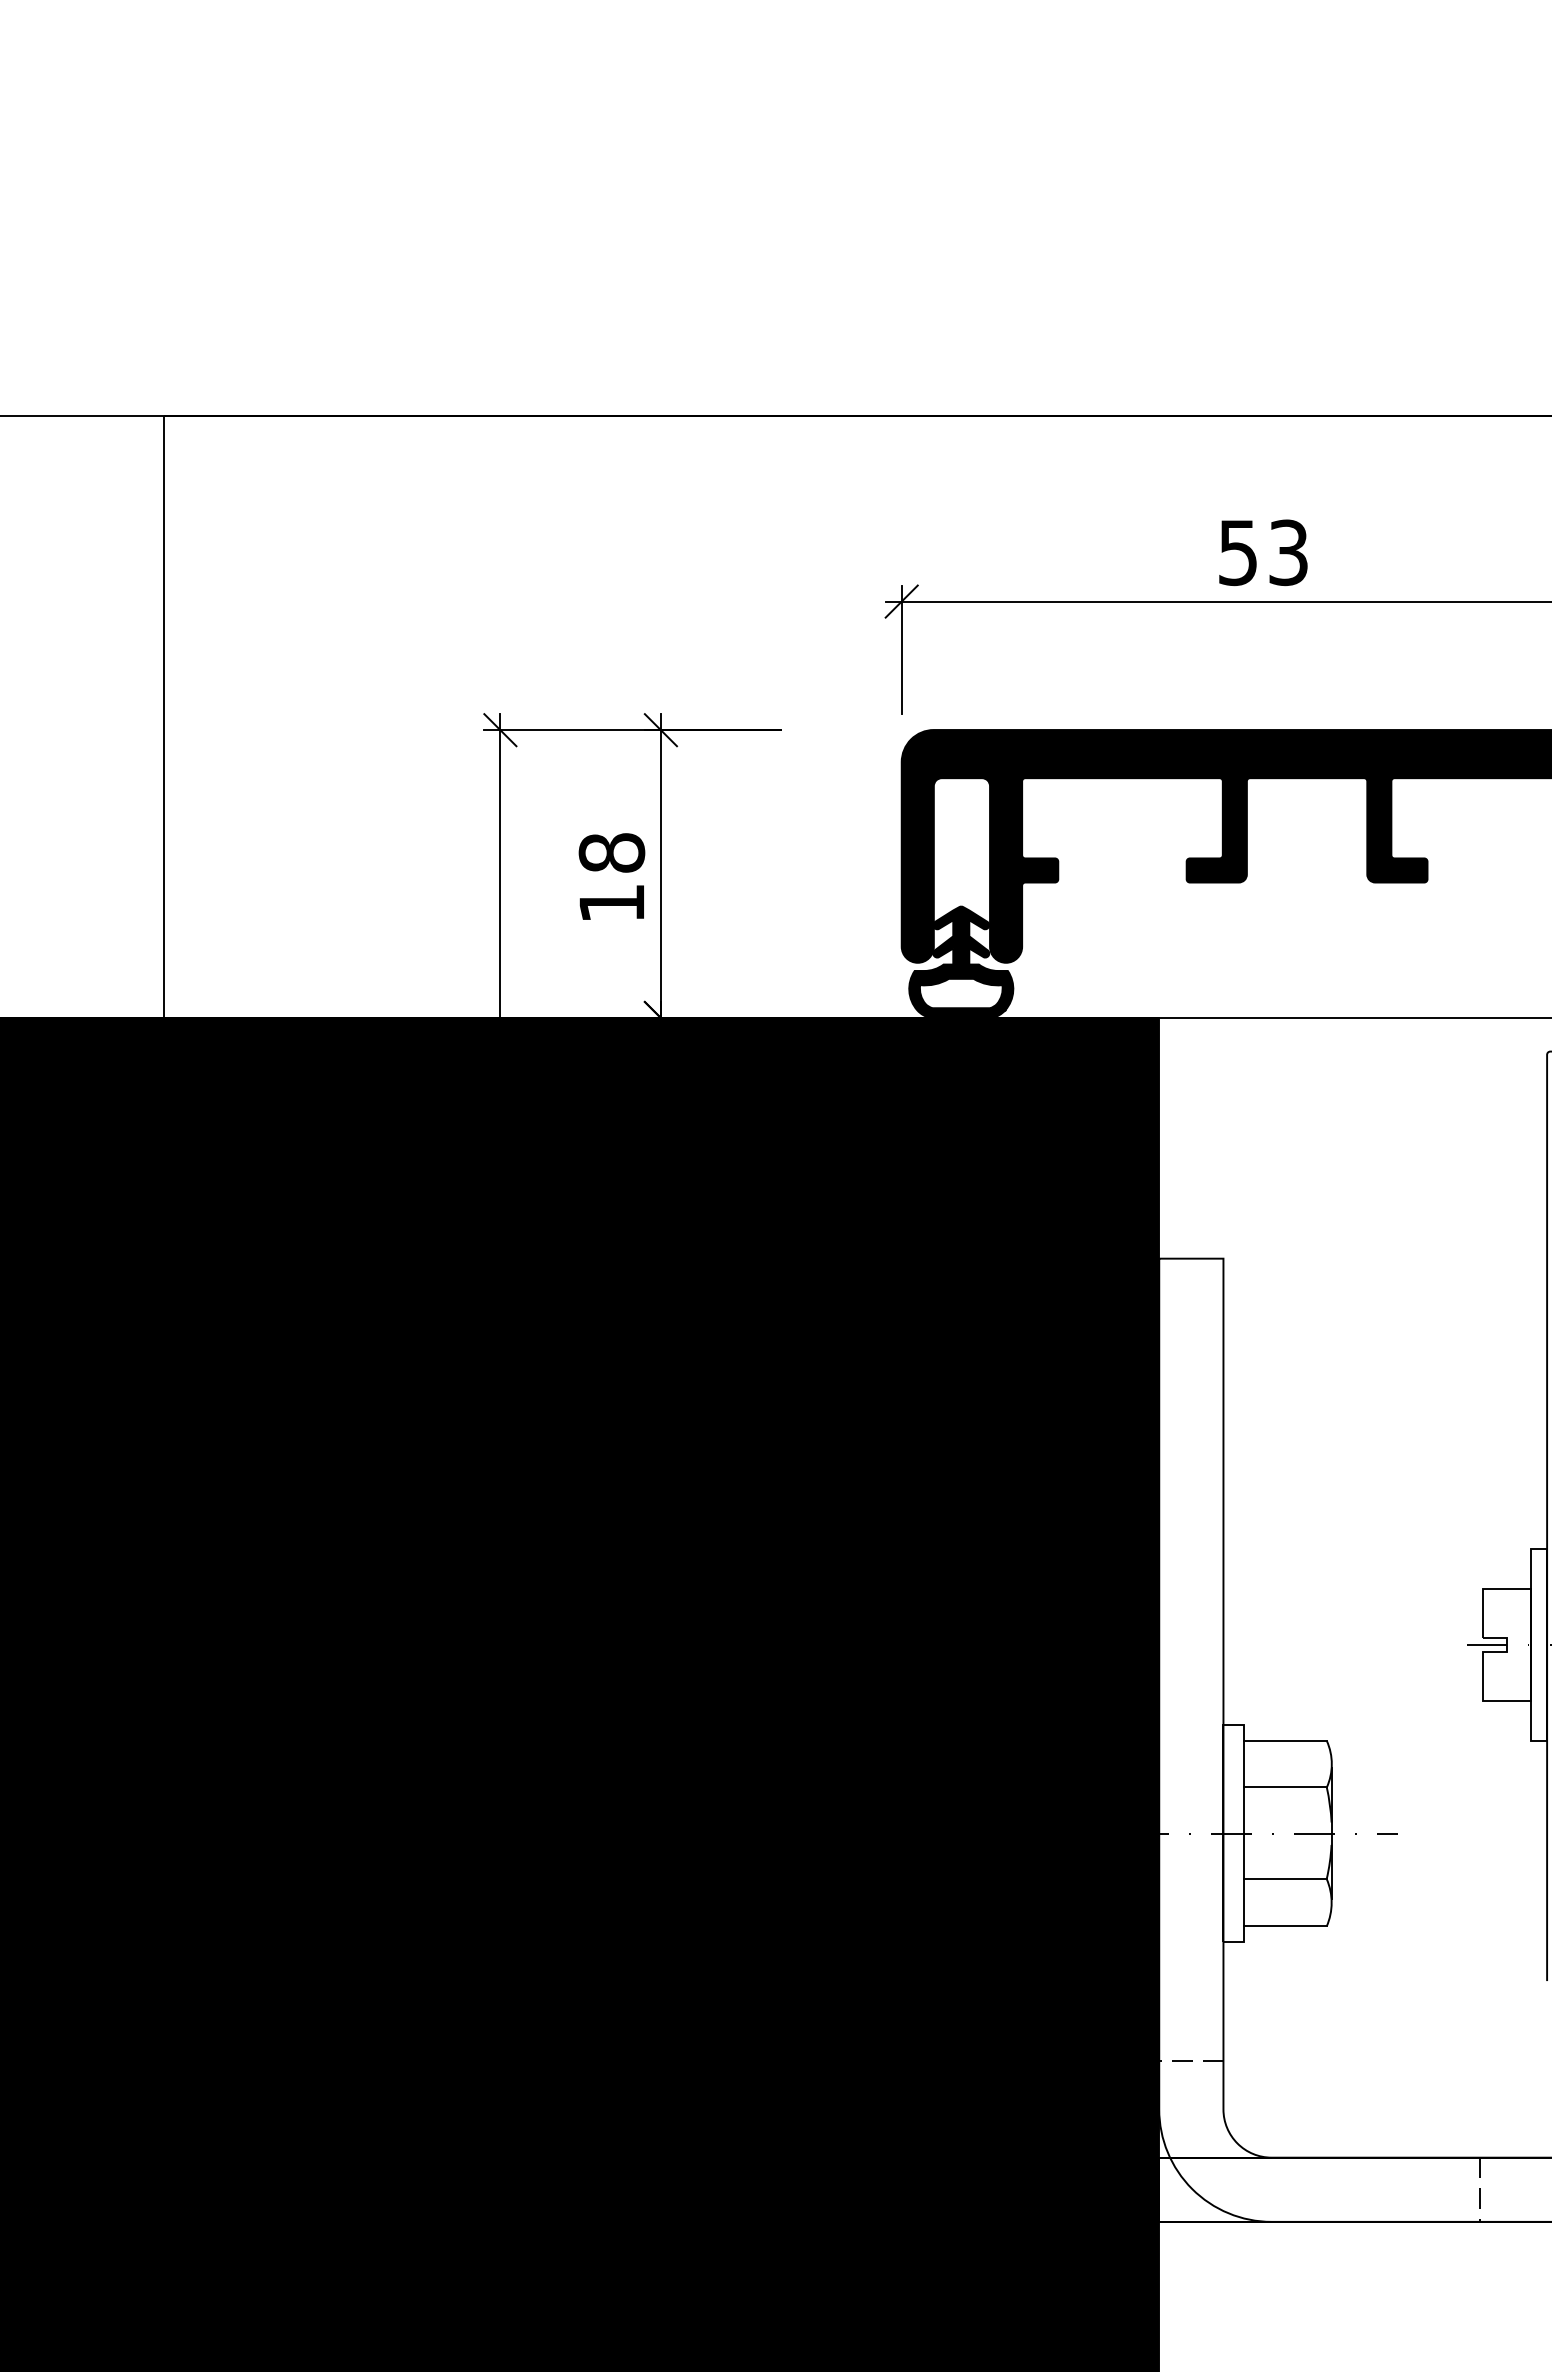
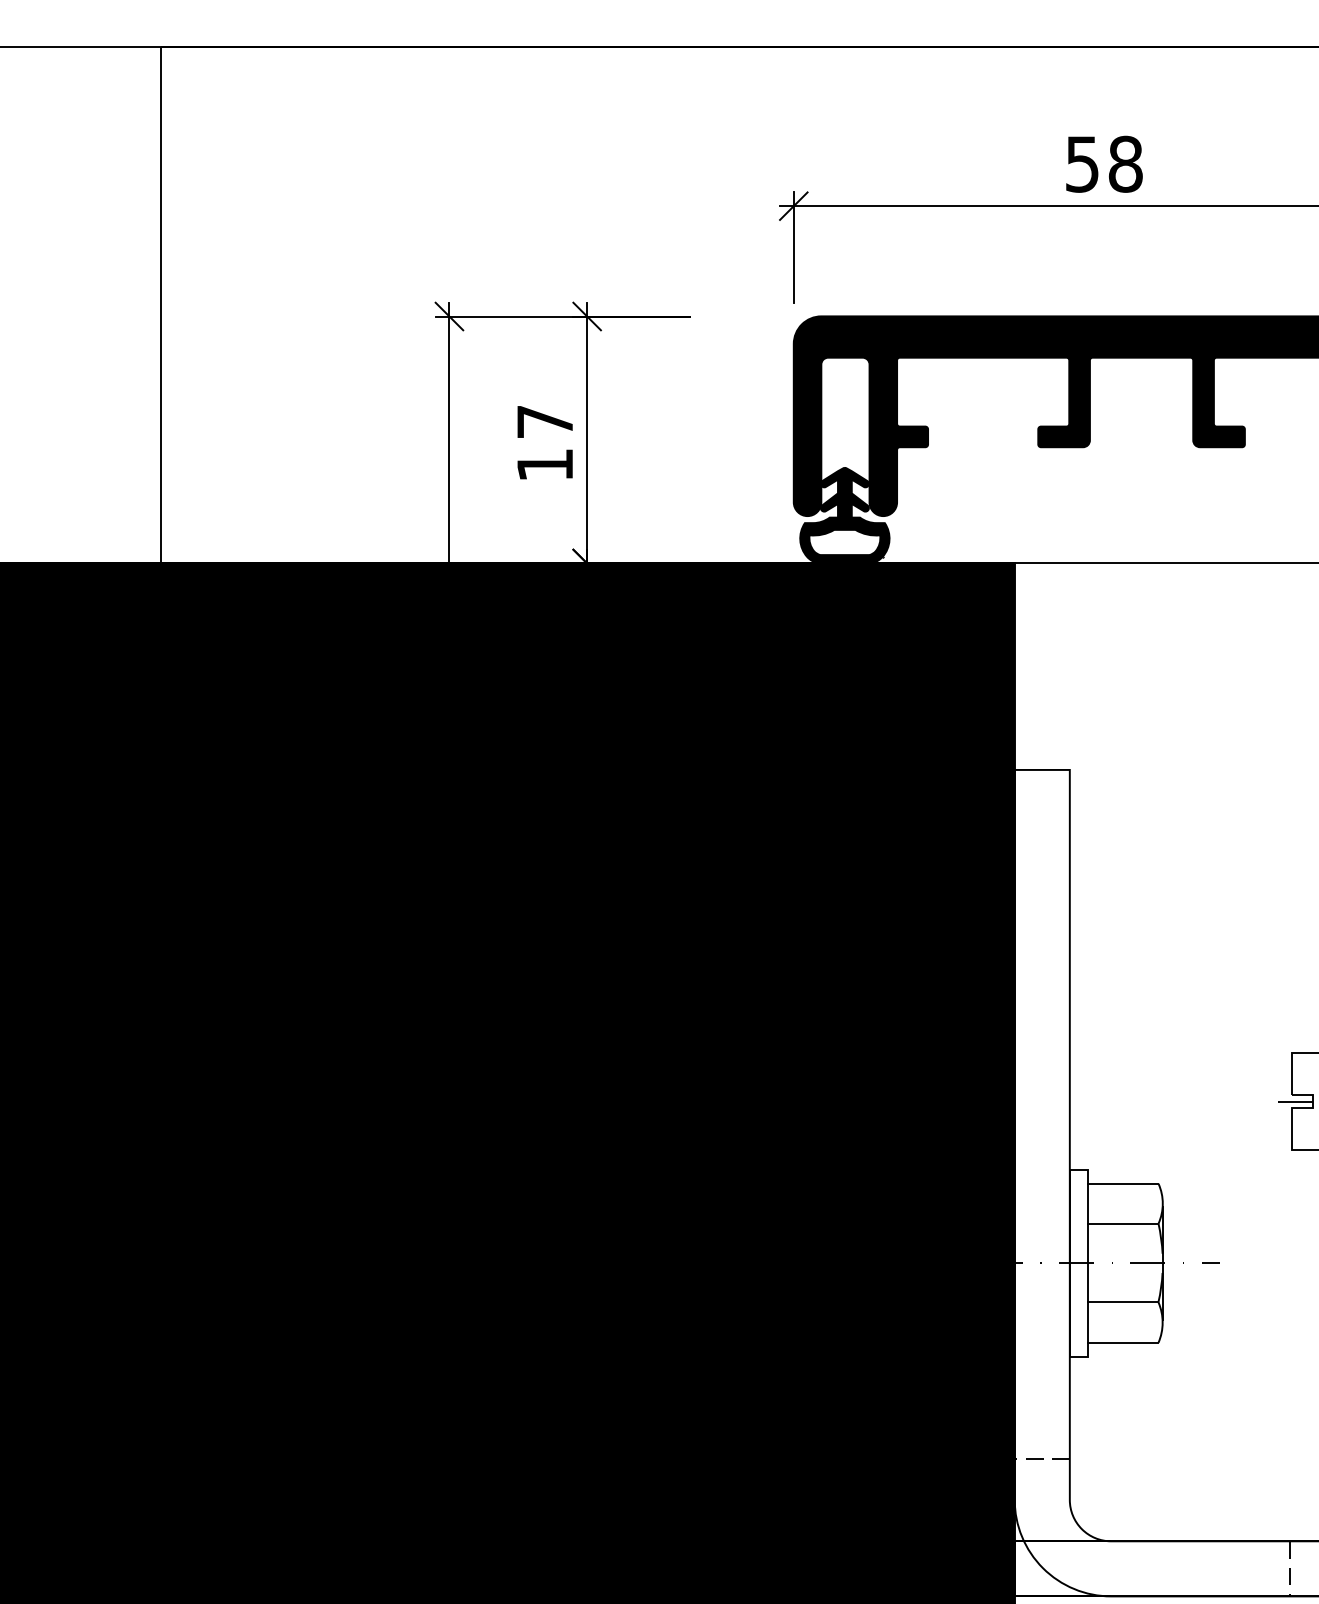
text: (1288, 552) -> (1125, 164), 53 -> 58
text: (611, 852) -> (544, 421), 18 -> 17

